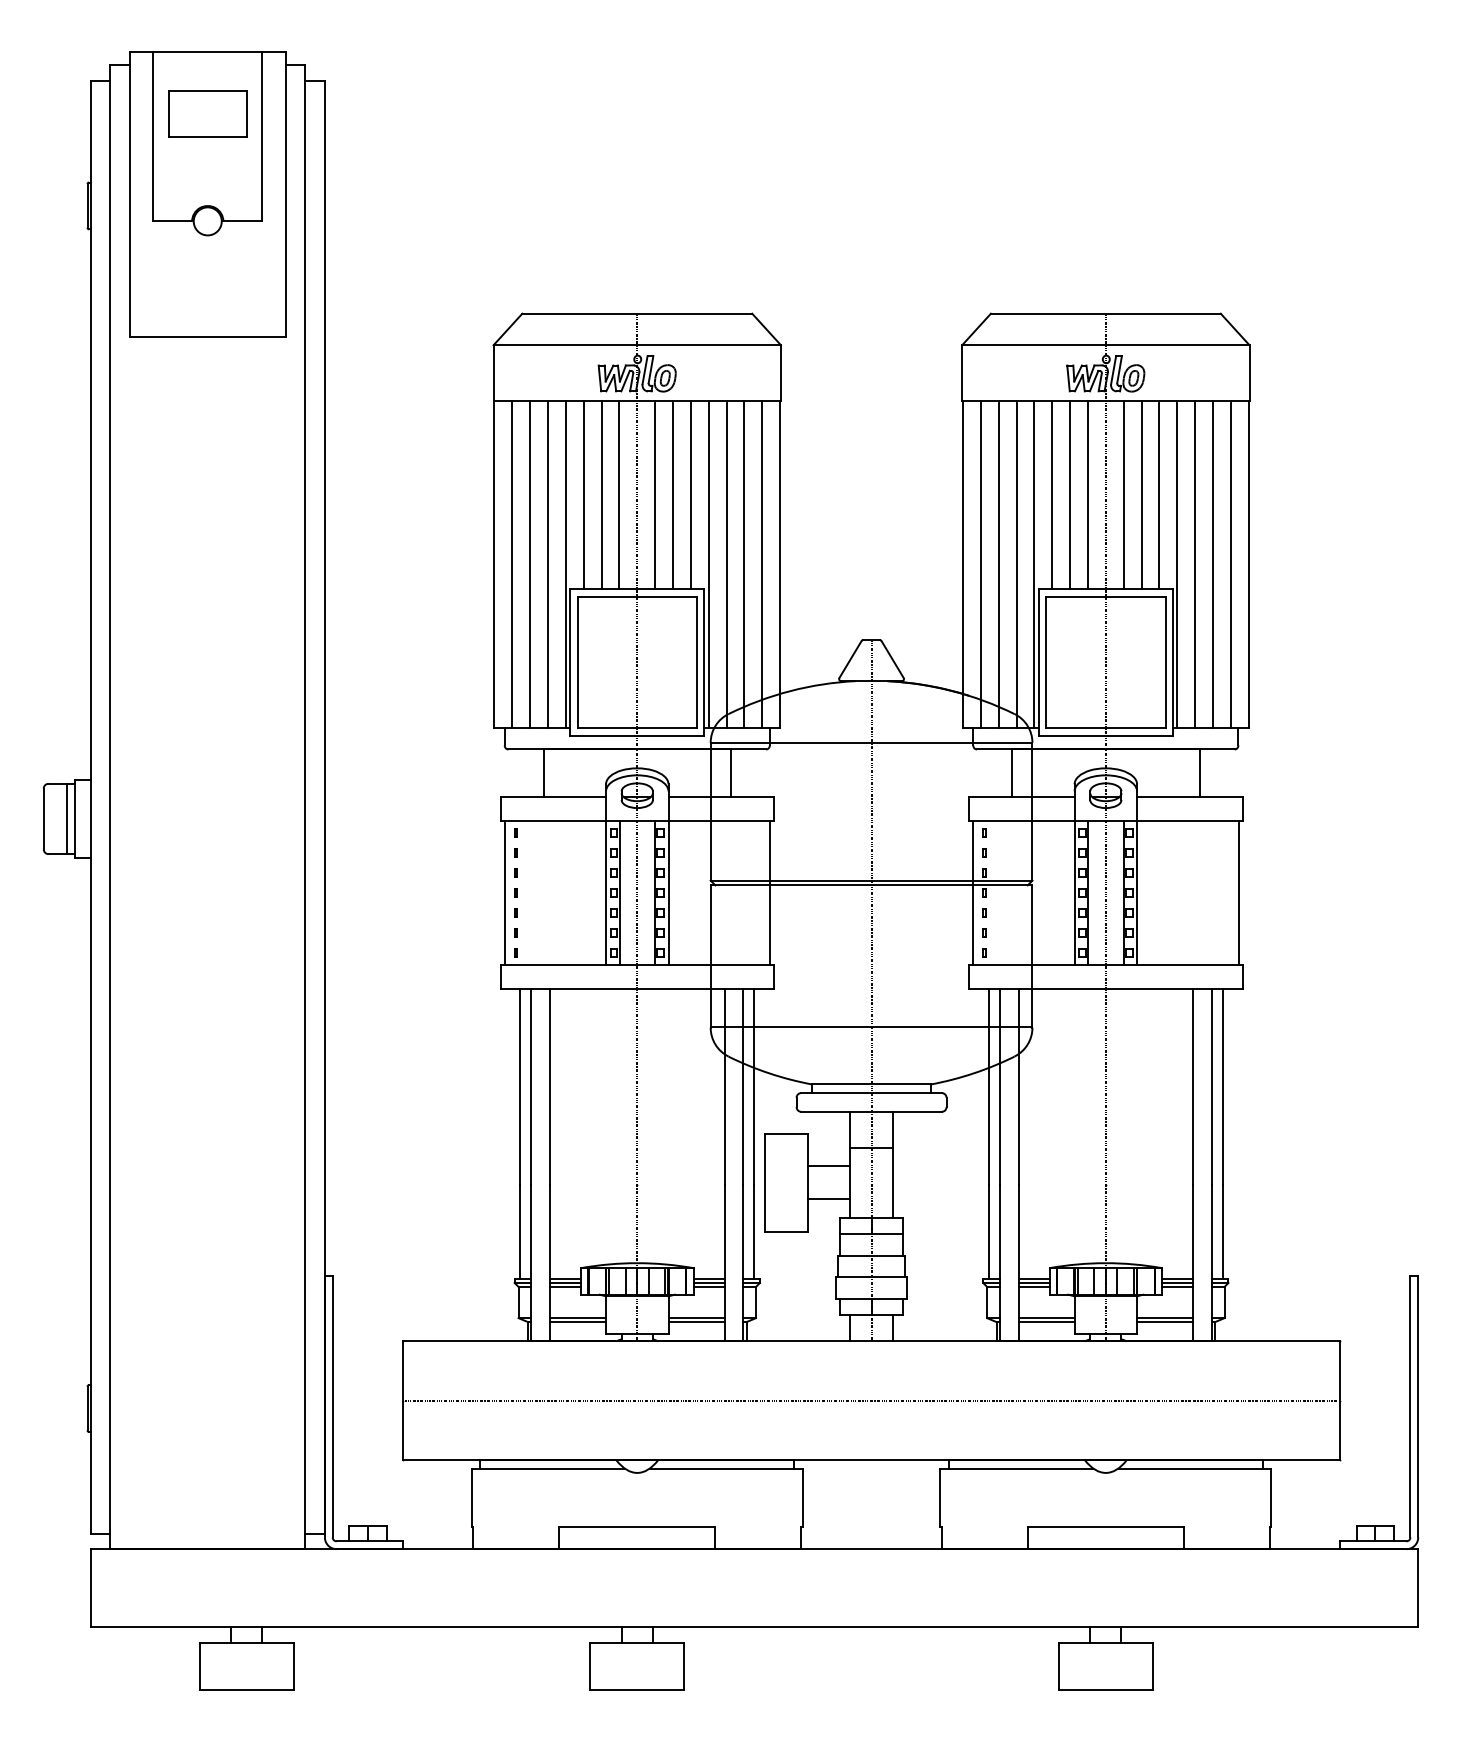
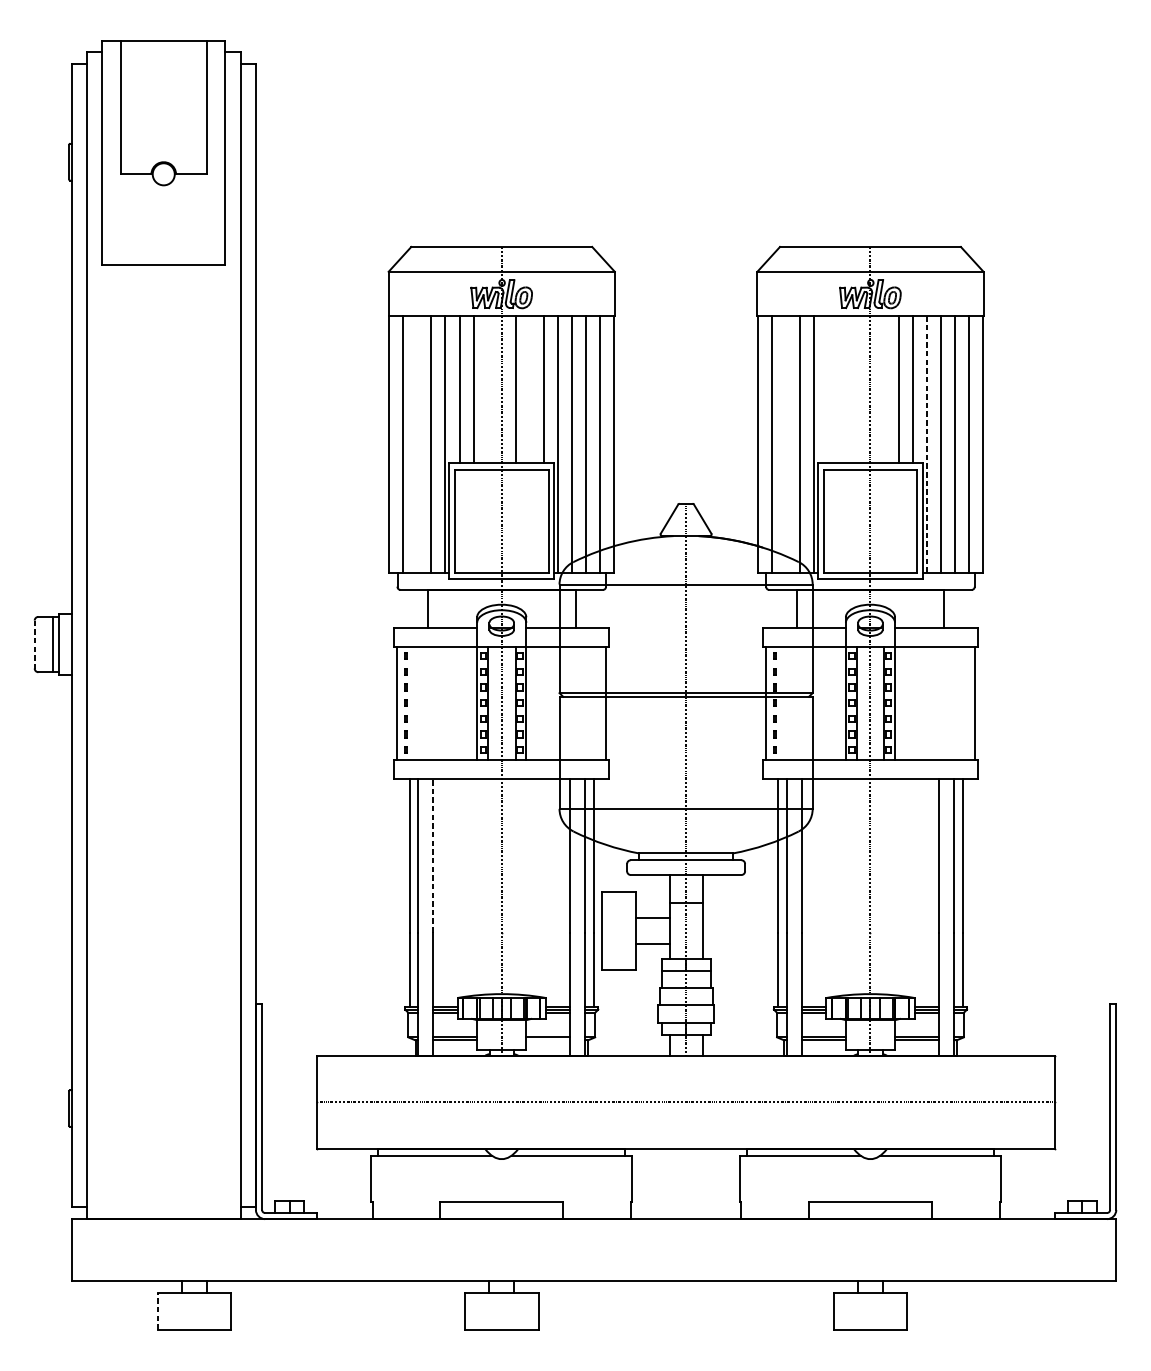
part: (207, 113) -> (163, 89), removed
line: (619, 494) -> (487, 389), removed
line: (673, 494) -> (530, 389), removed
line: (1052, 494) -> (828, 389), removed
line: (1070, 494) -> (842, 389), removed
line: (1088, 494) -> (856, 389), removed
line: (1123, 494) -> (884, 389), removed
line: (530, 563) -> (417, 443), removed
line: (998, 563) -> (785, 443), removed
line: (1177, 563) -> (926, 443), solid -> dashed
line: (43, 819) -> (34, 644), solid -> dashed
line: (549, 1087) -> (432, 855), solid -> dashed
line: (696, 1322) -> (548, 1040), removed
line: (199, 1665) -> (157, 1310), solid -> dashed

